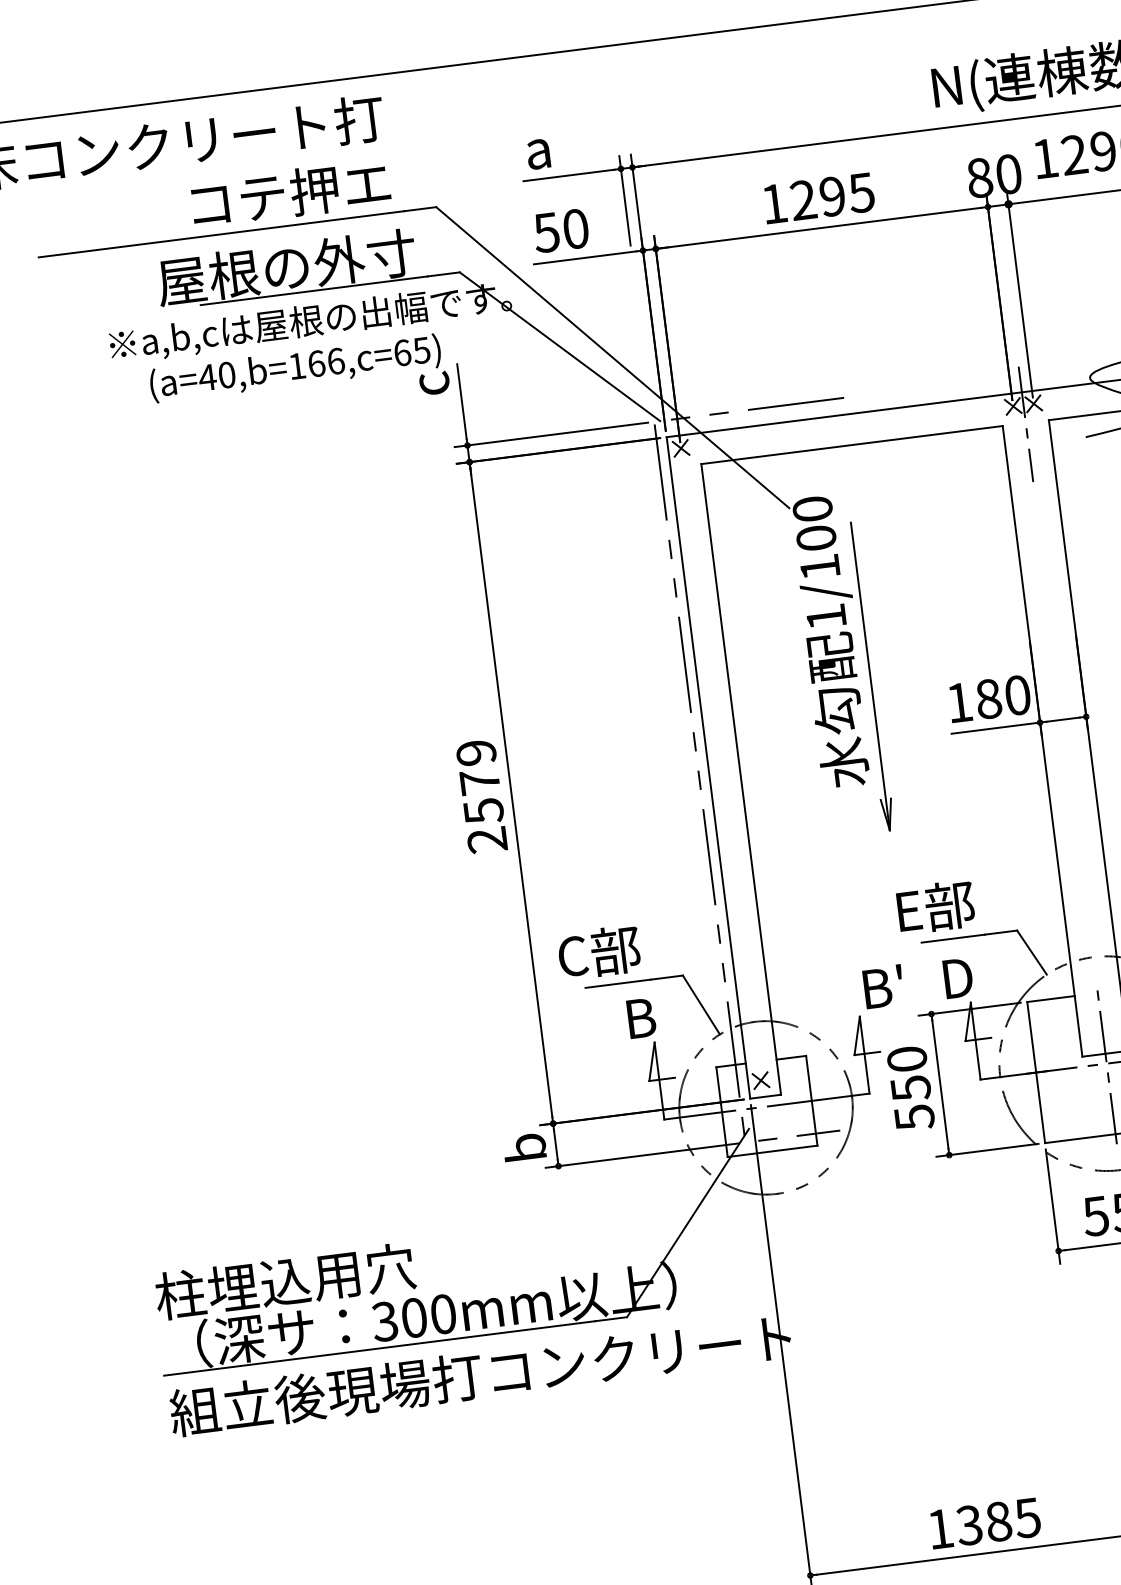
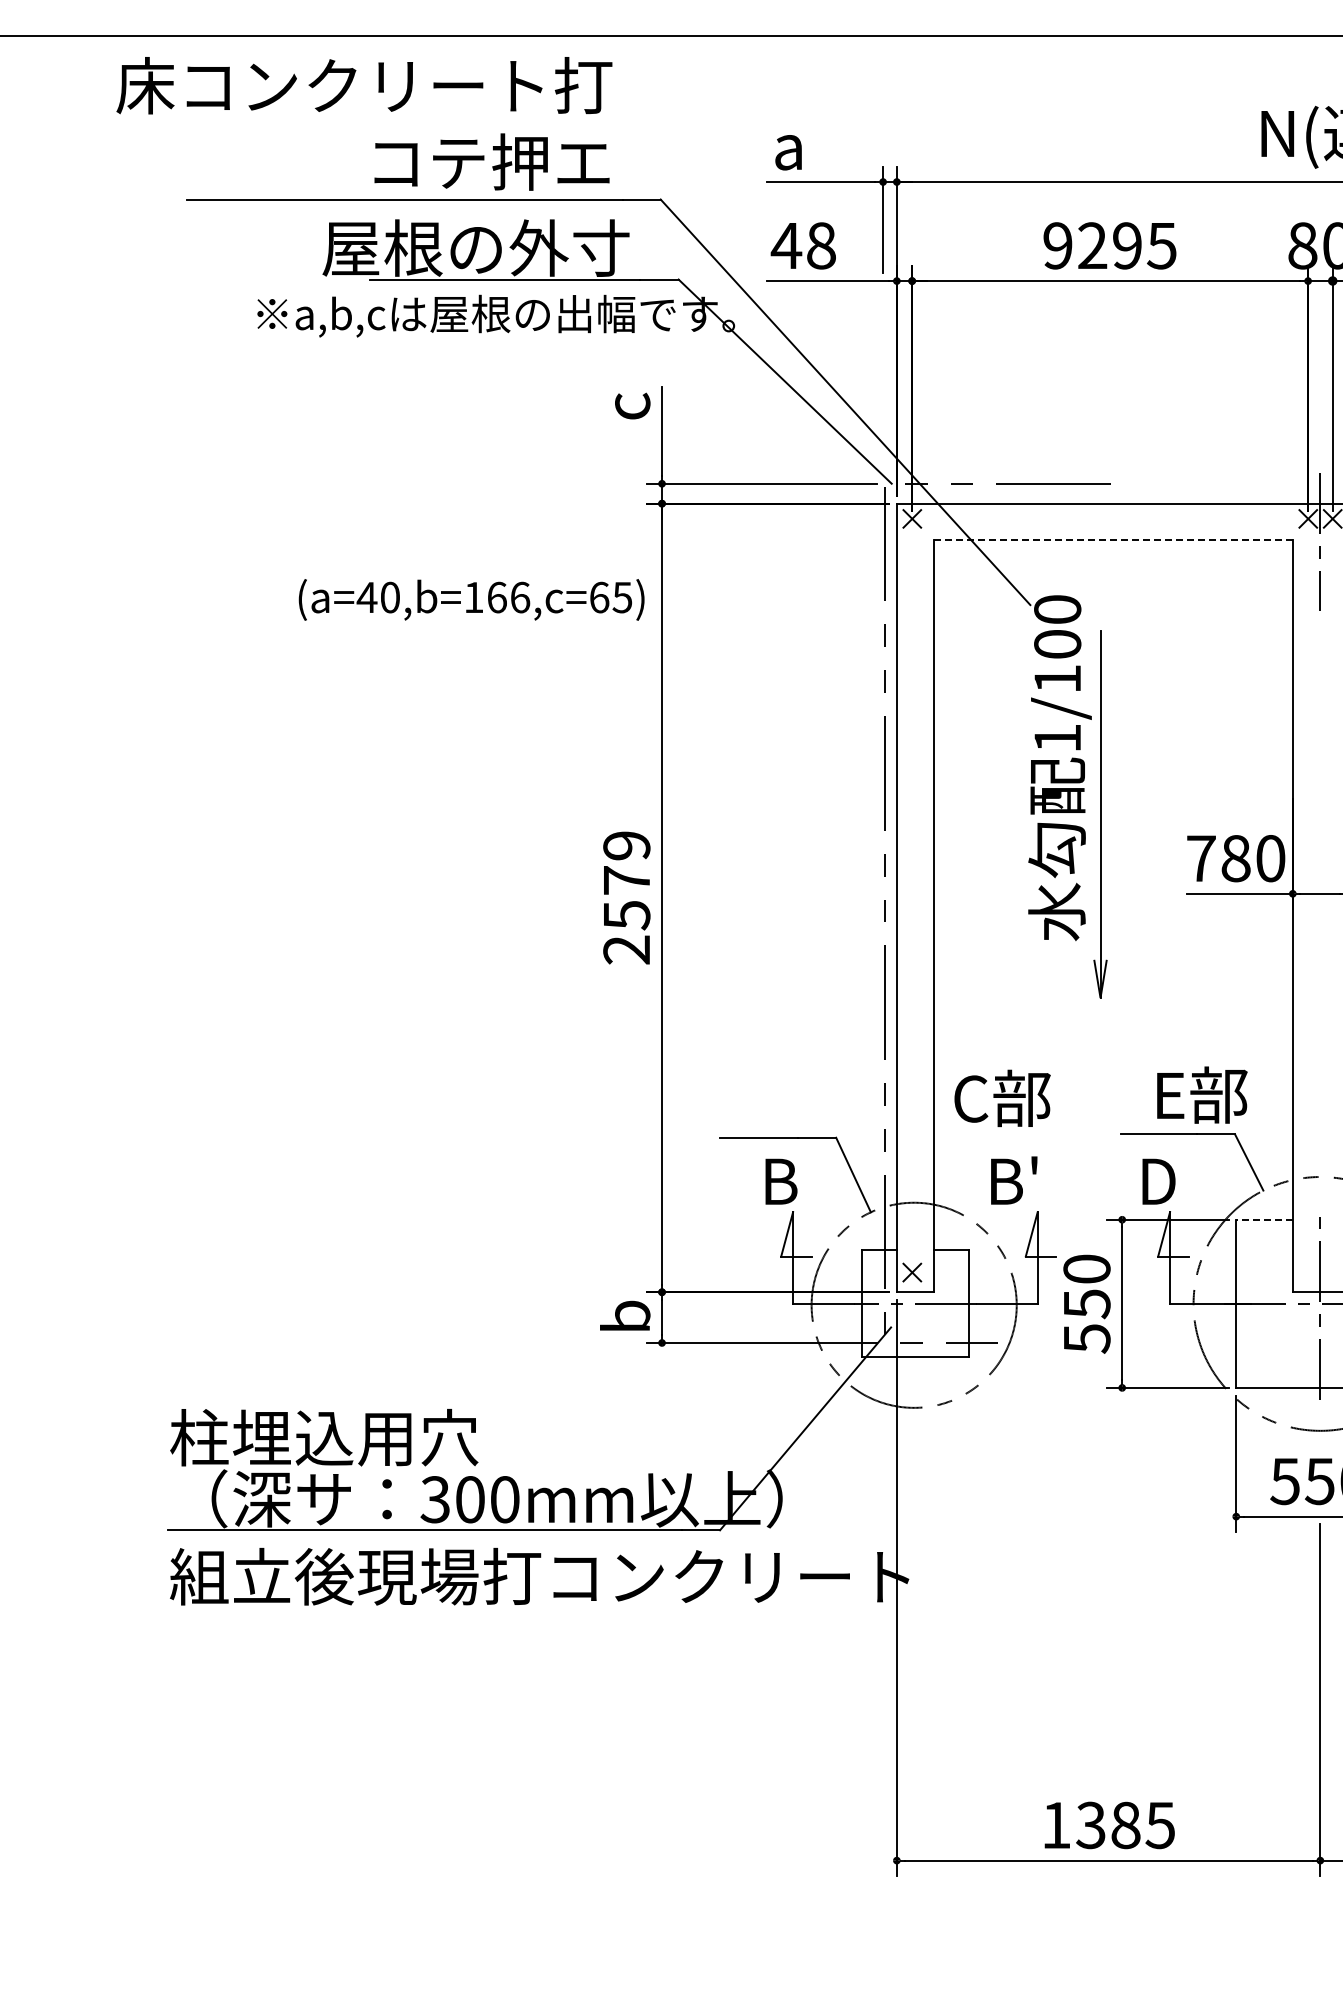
text: (773, 203) -> (1057, 245), 1295 -> 9295
text: (560, 230) -> (802, 245), 50 -> 48
text: (295, 368) -> (471, 599), moved
line: (852, 445) -> (1113, 540), solid -> dashed
text: (959, 702) -> (1201, 858), 180 -> 780
text: (936, 906) -> (1202, 1094), moved
text: (599, 951) -> (1002, 1097), moved
text: (883, 986) -> (1014, 1180), moved
line: (1050, 998) -> (1264, 1219), solid -> dashed

